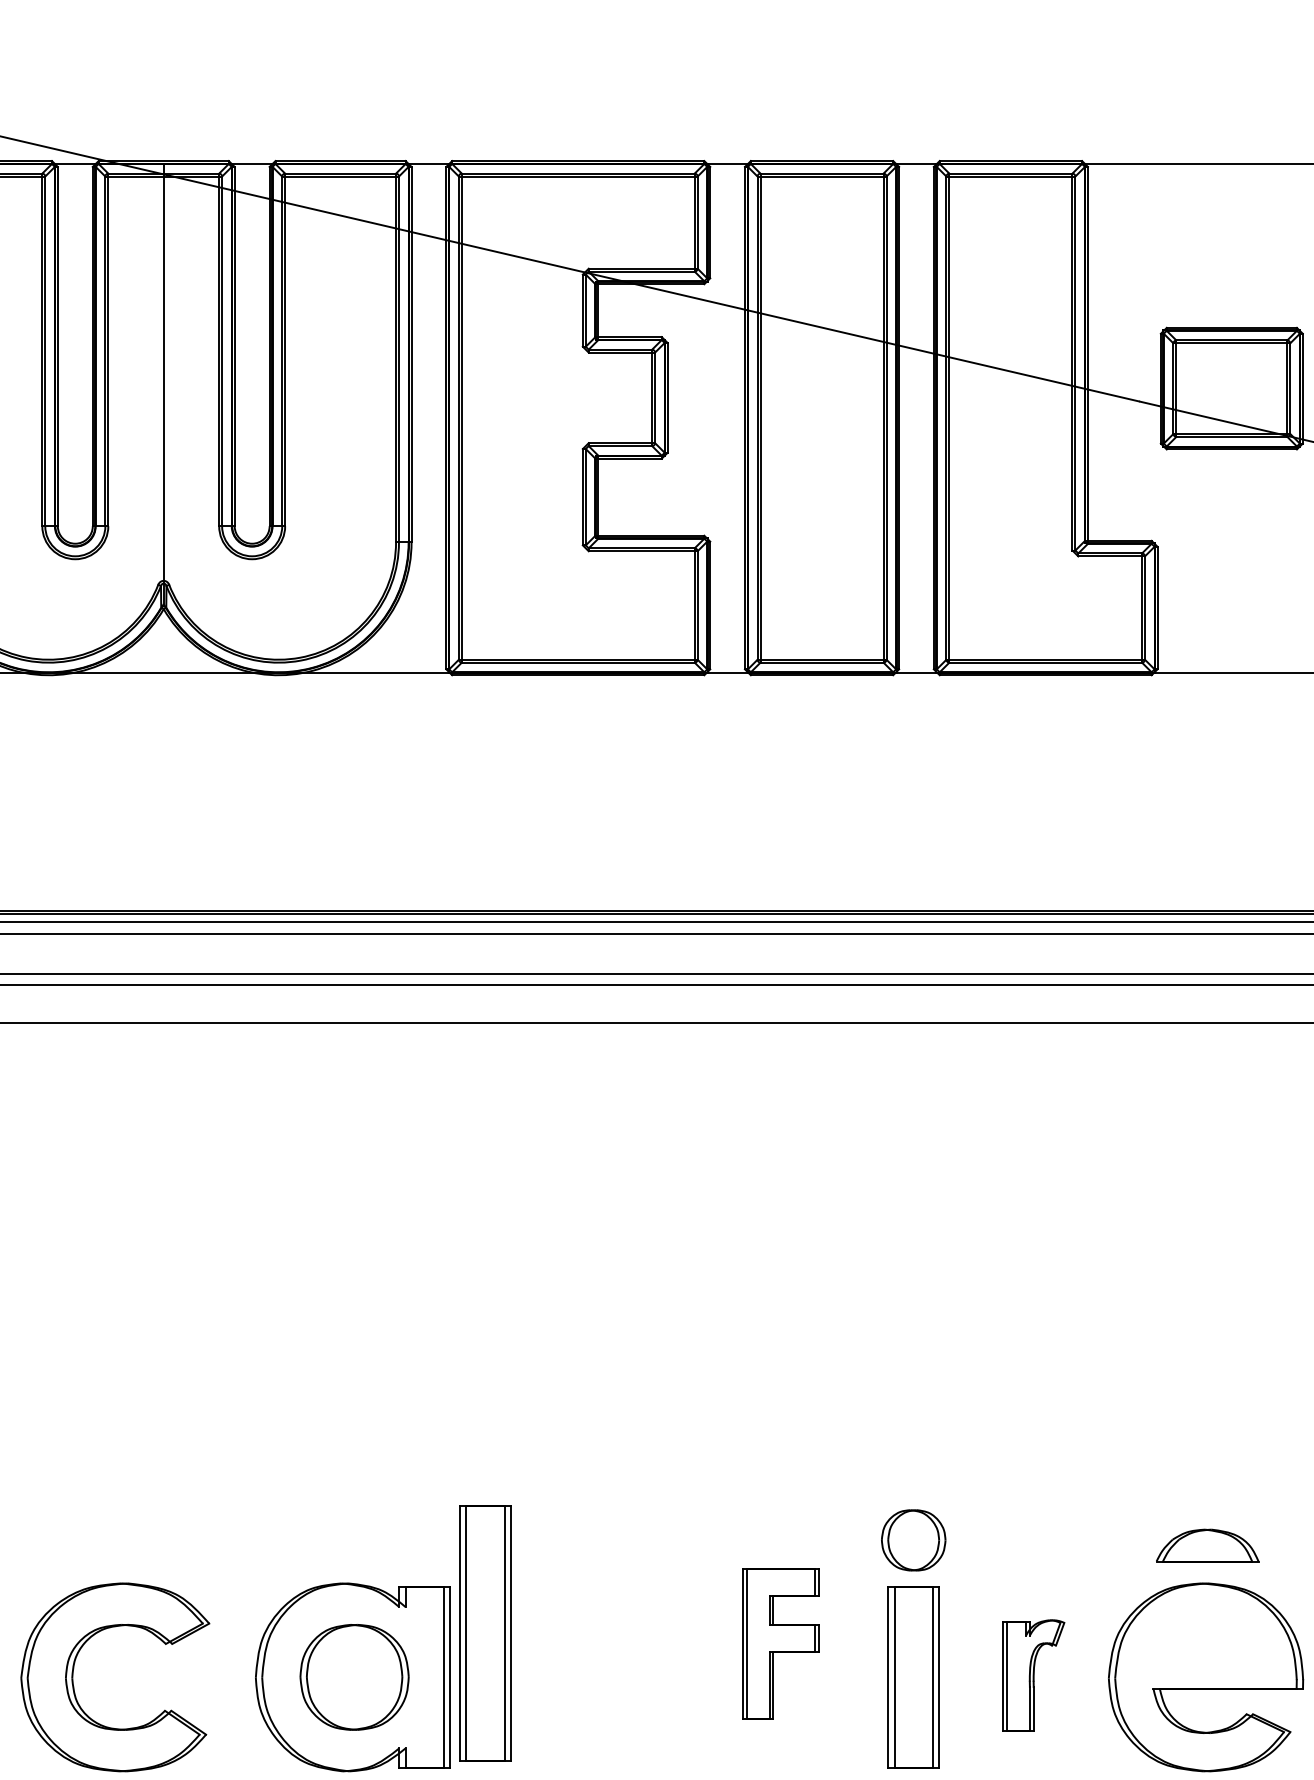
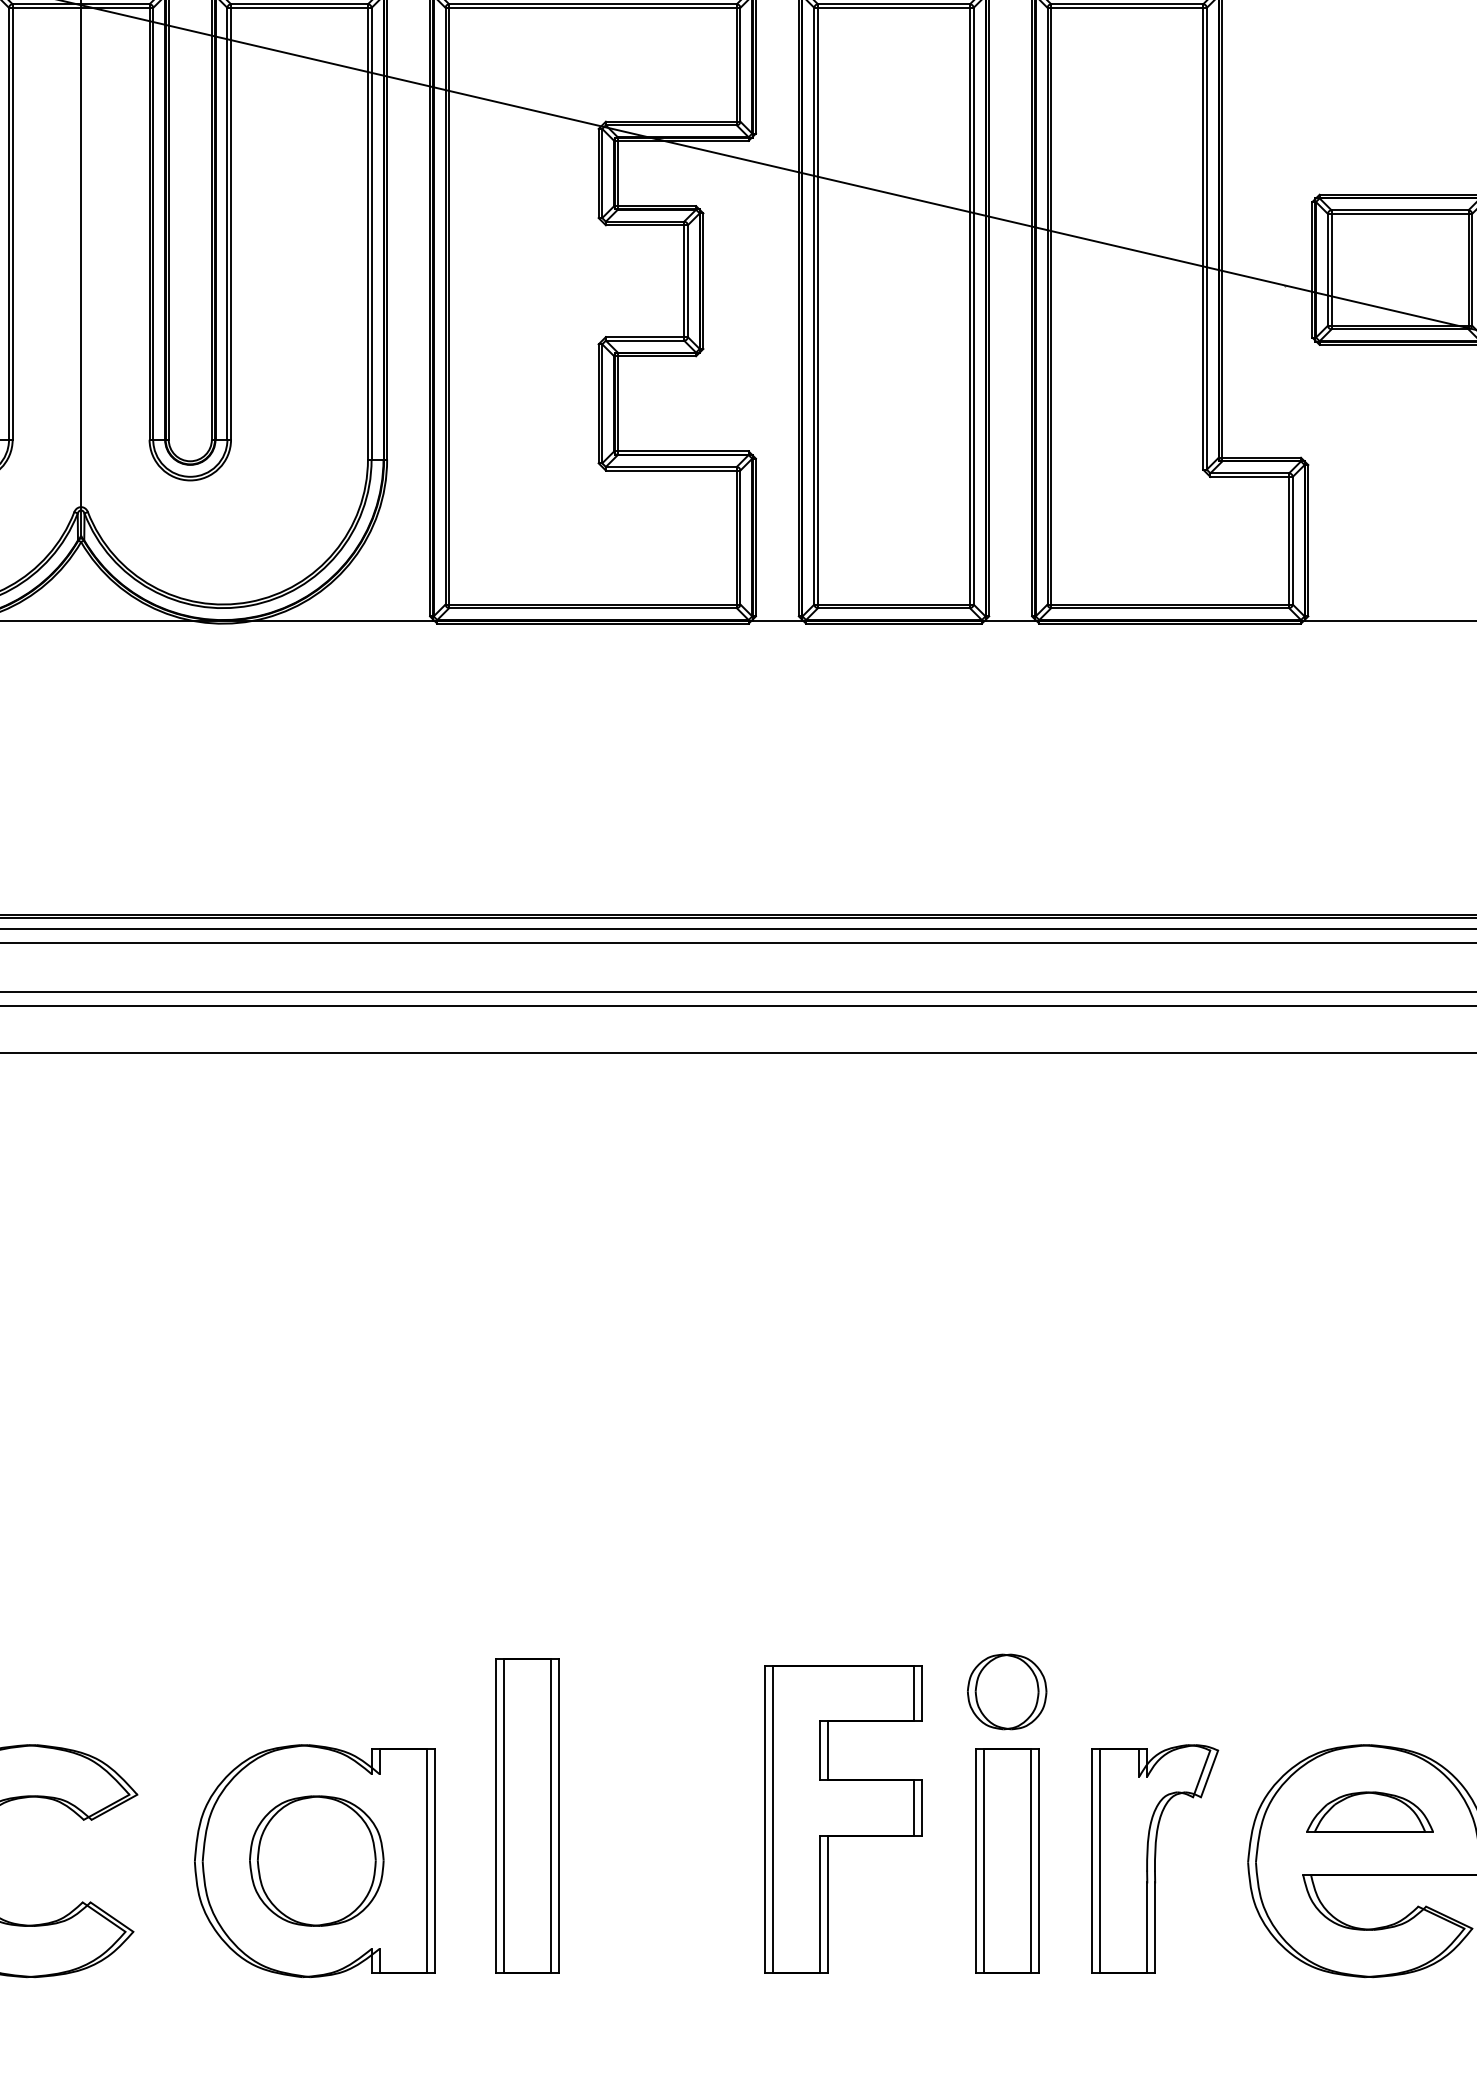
part: (1207, 1545) -> (1369, 1811), moved
part: (485, 1633) -> (527, 1815), moved
part: (780, 1643) -> (842, 1819), size x1.67
part: (1033, 1675) -> (1155, 1858), size x1.67

